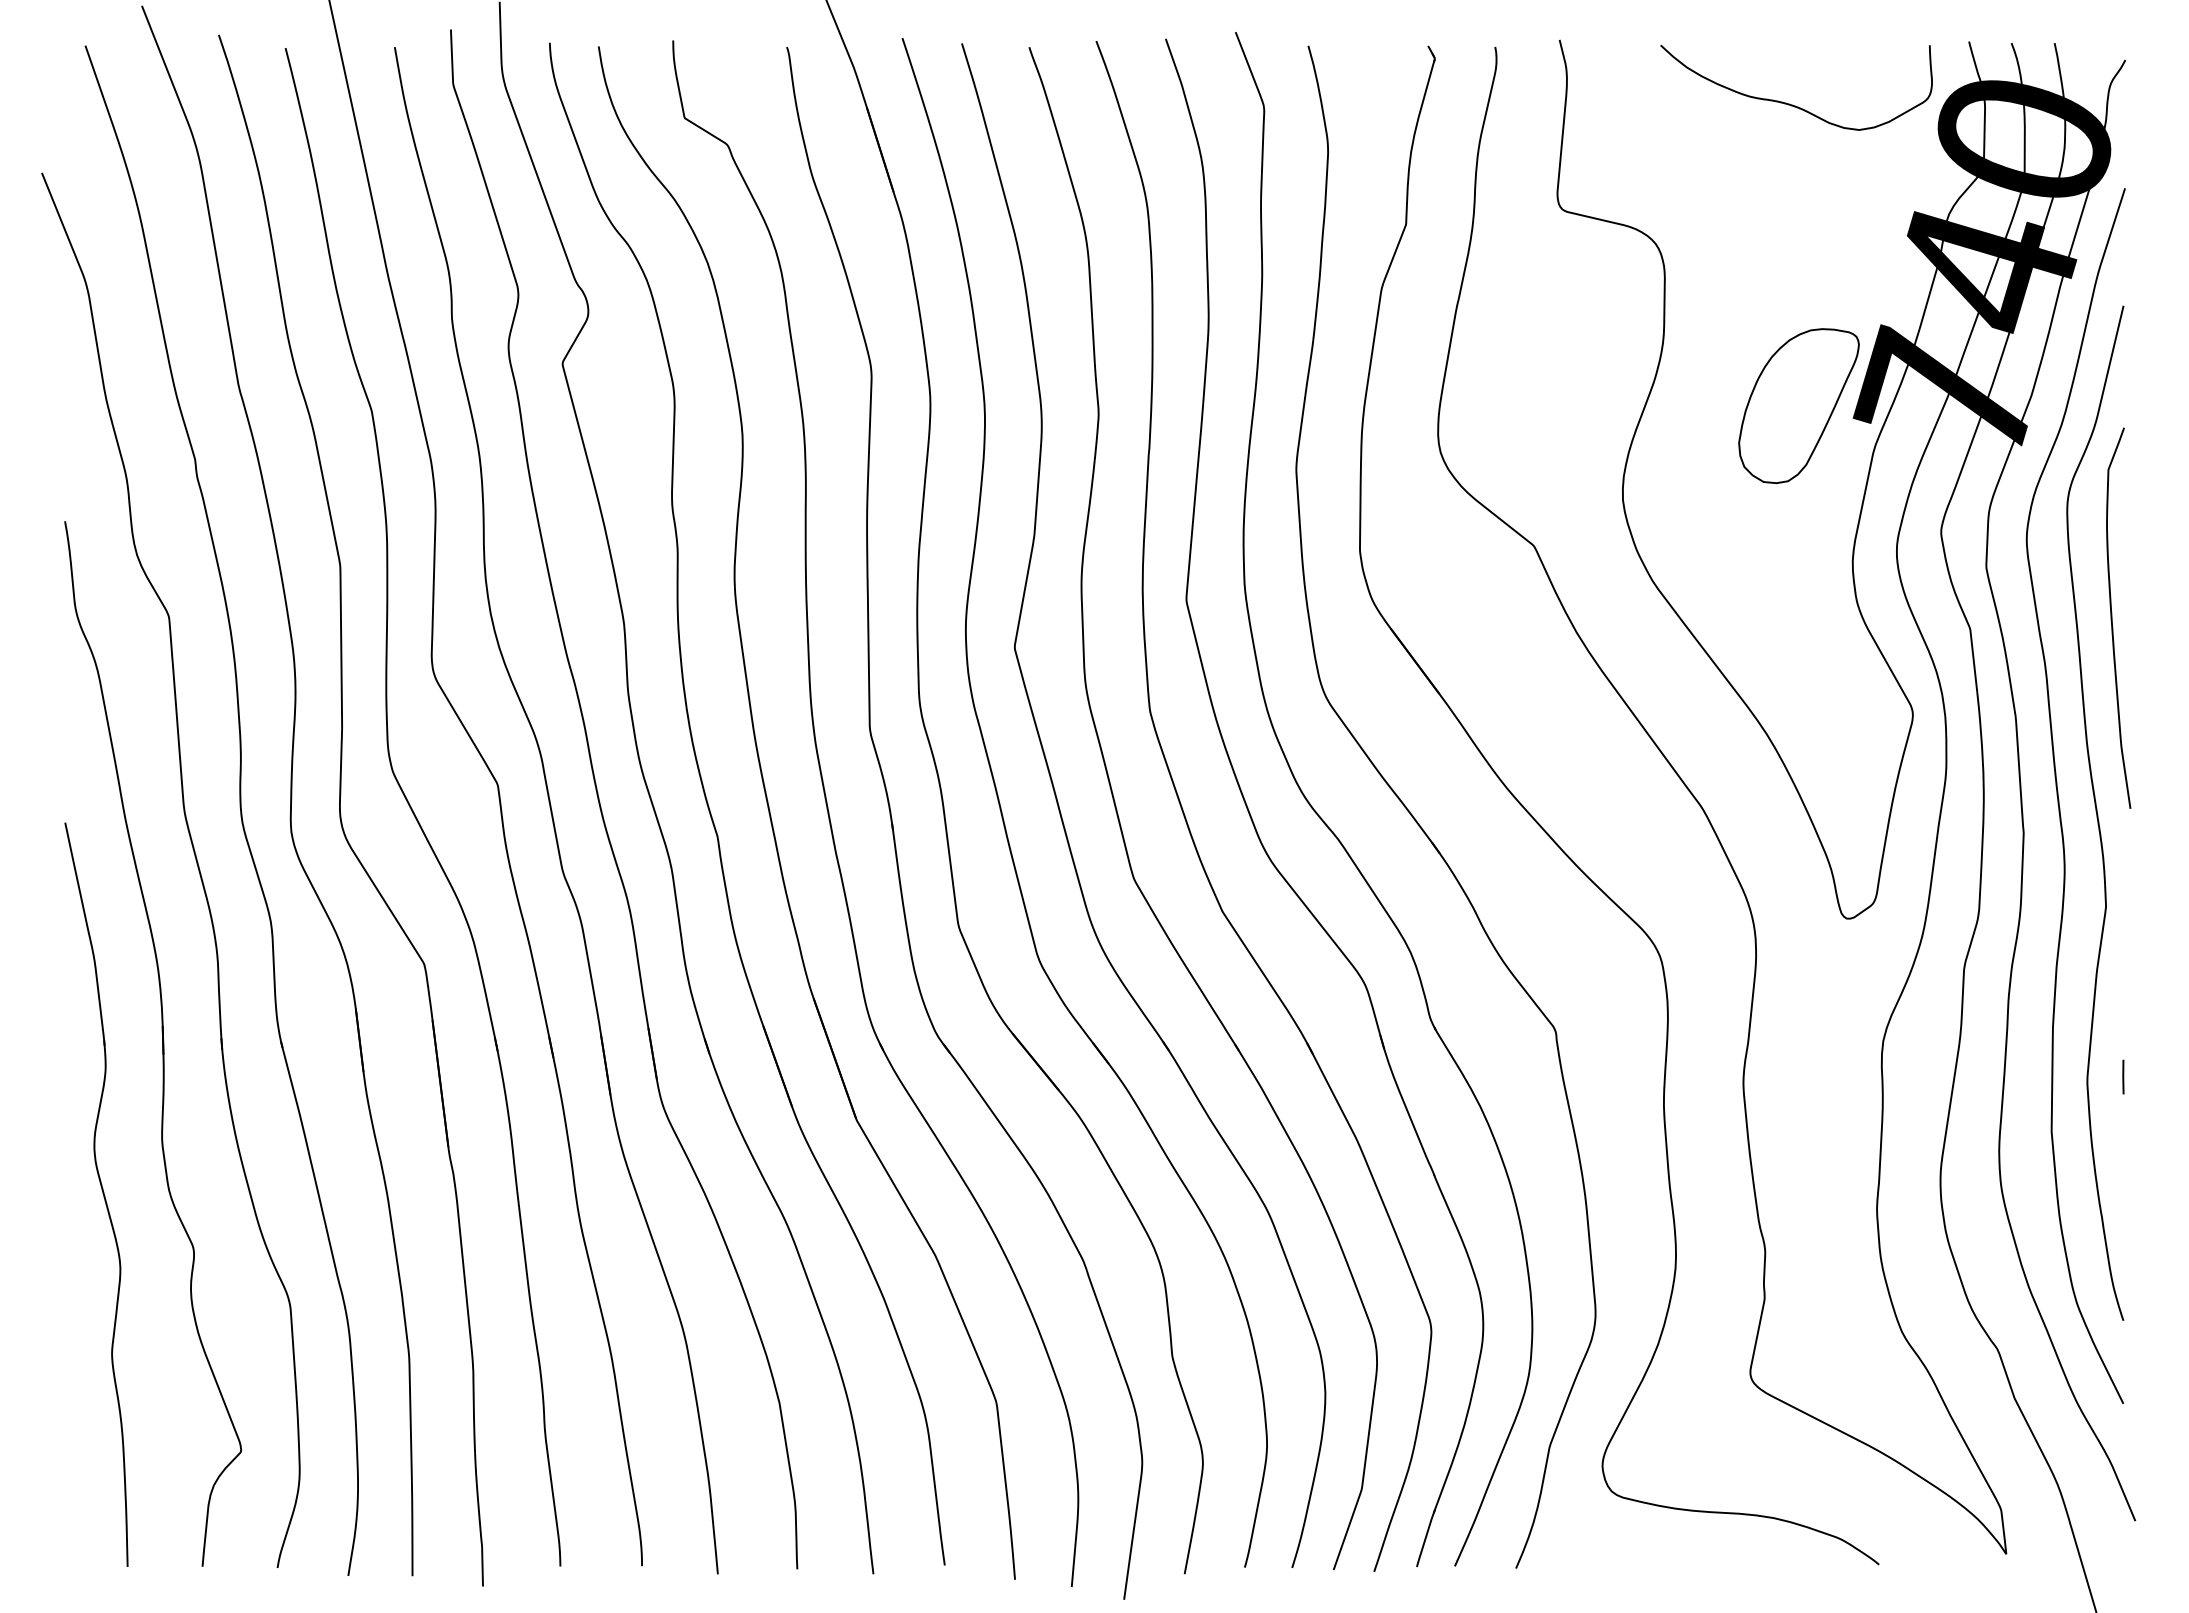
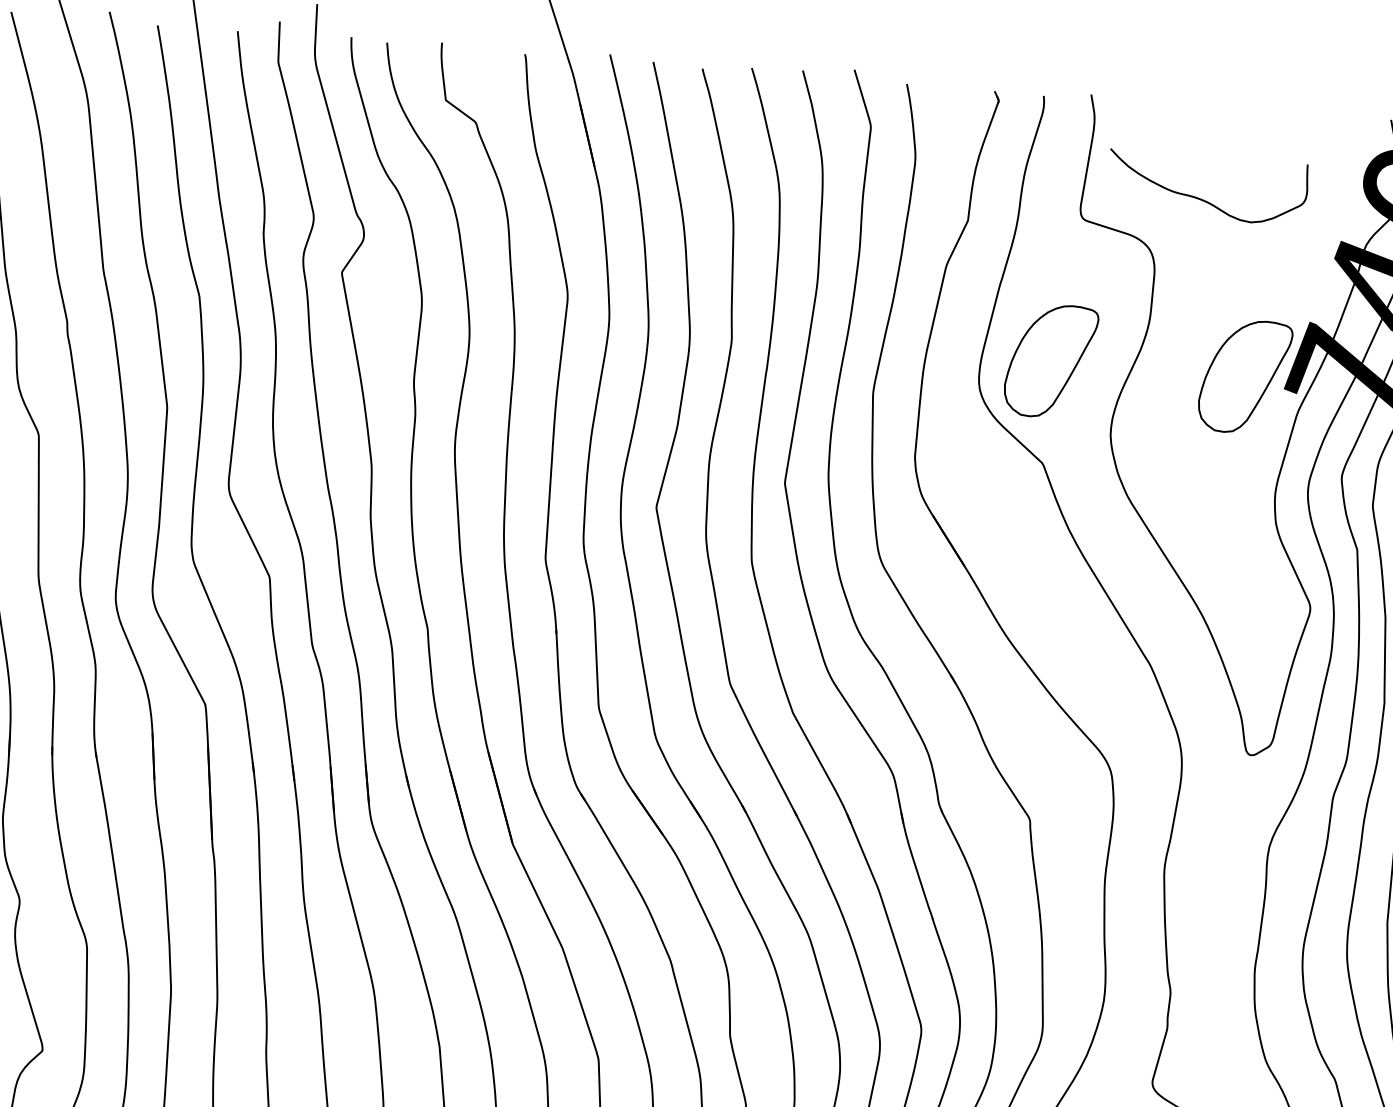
curve: (1789, 103) -> (1201, 198), moved
part: (1533, 406) -> (1050, 361), added

